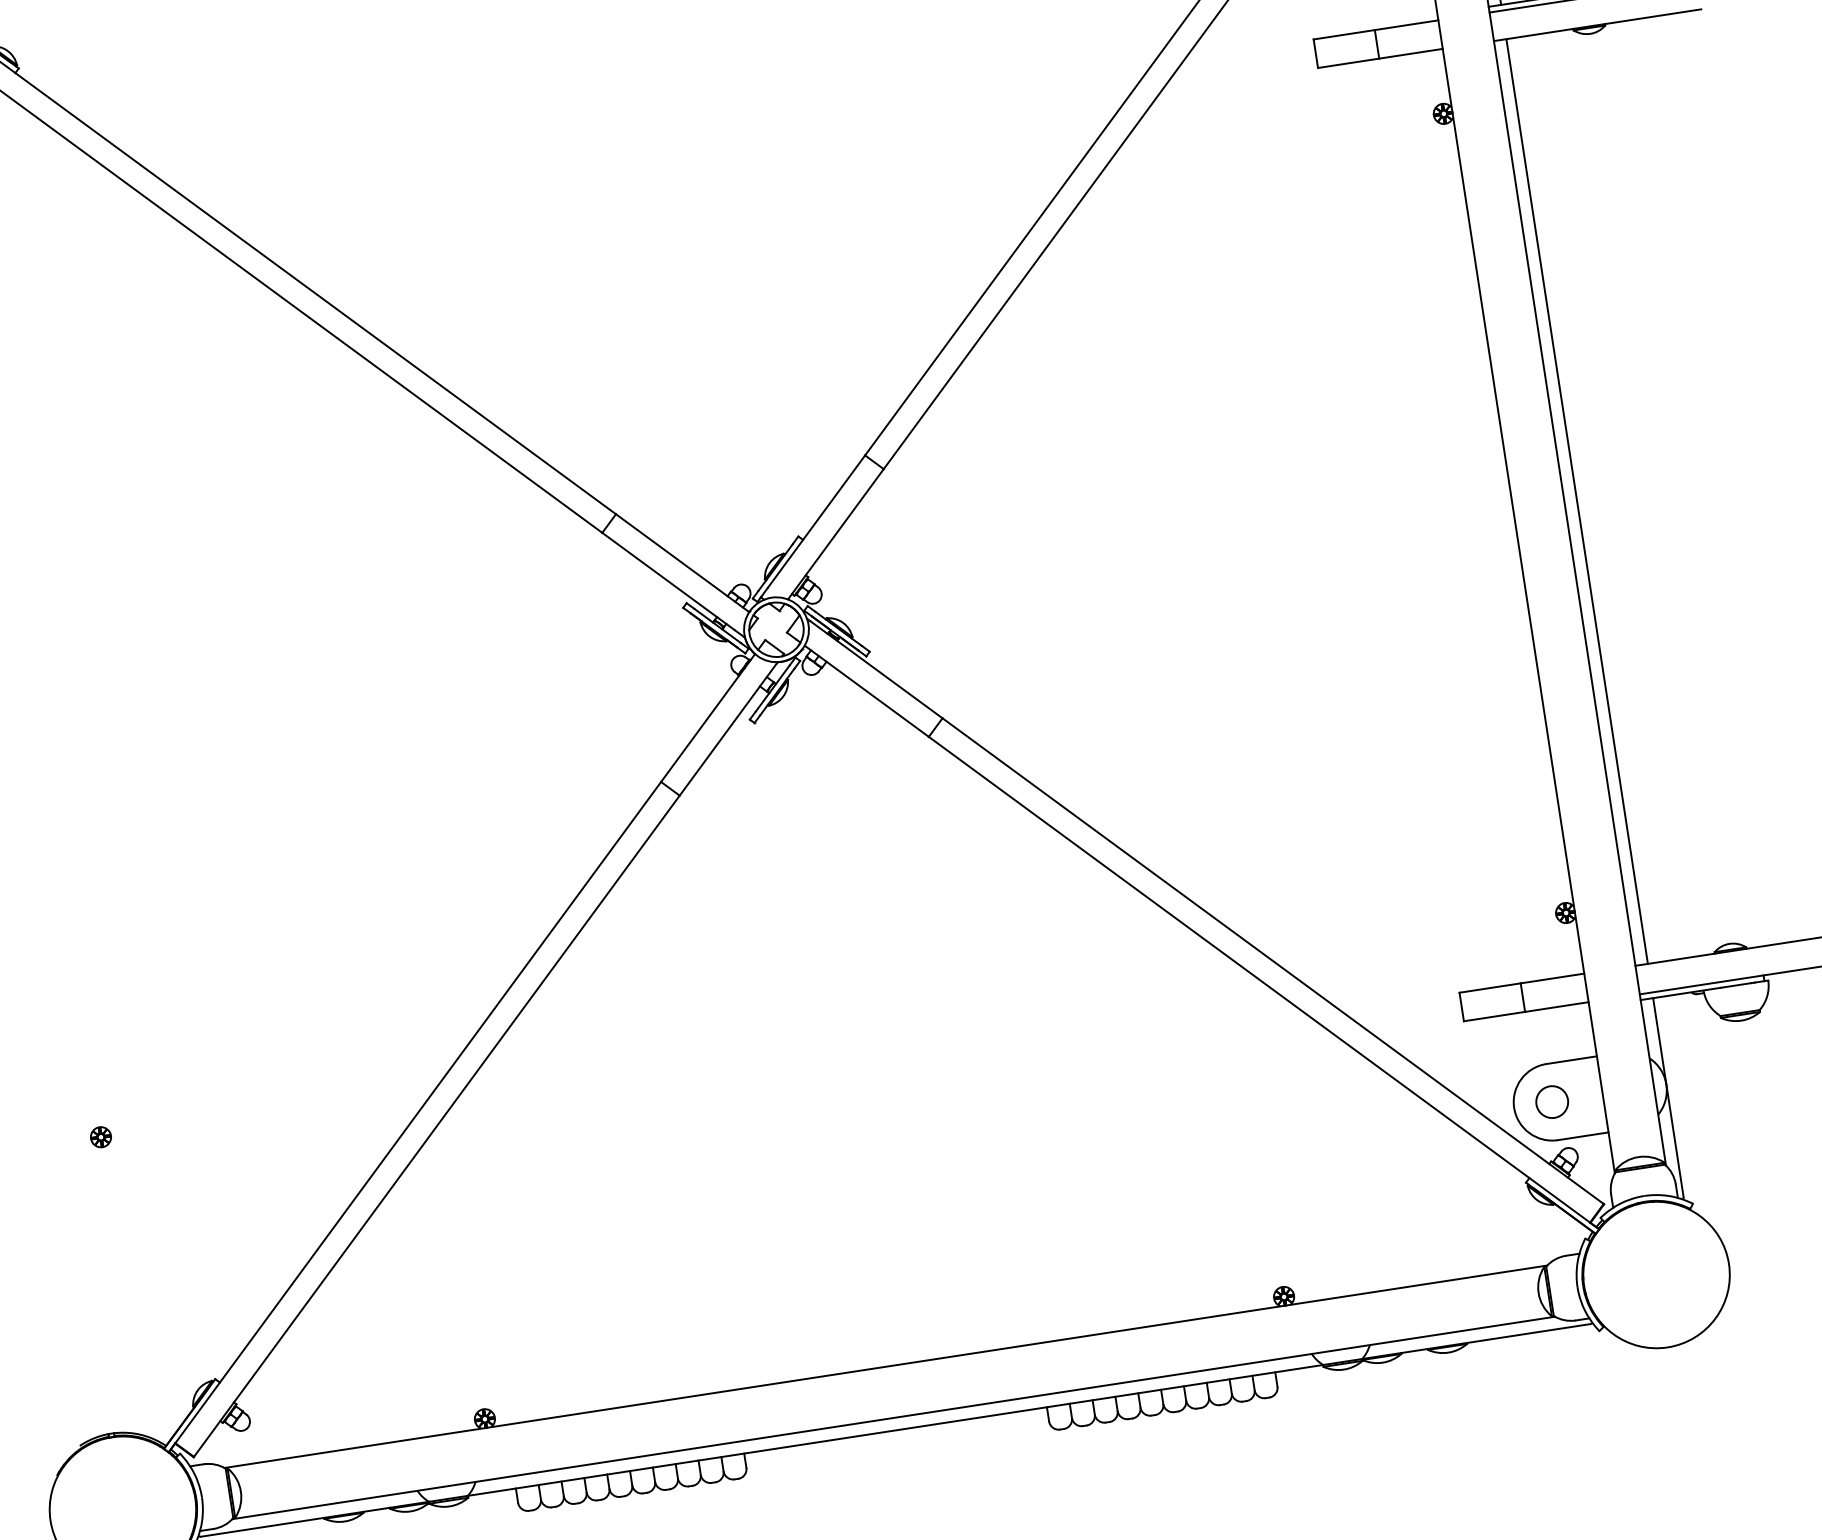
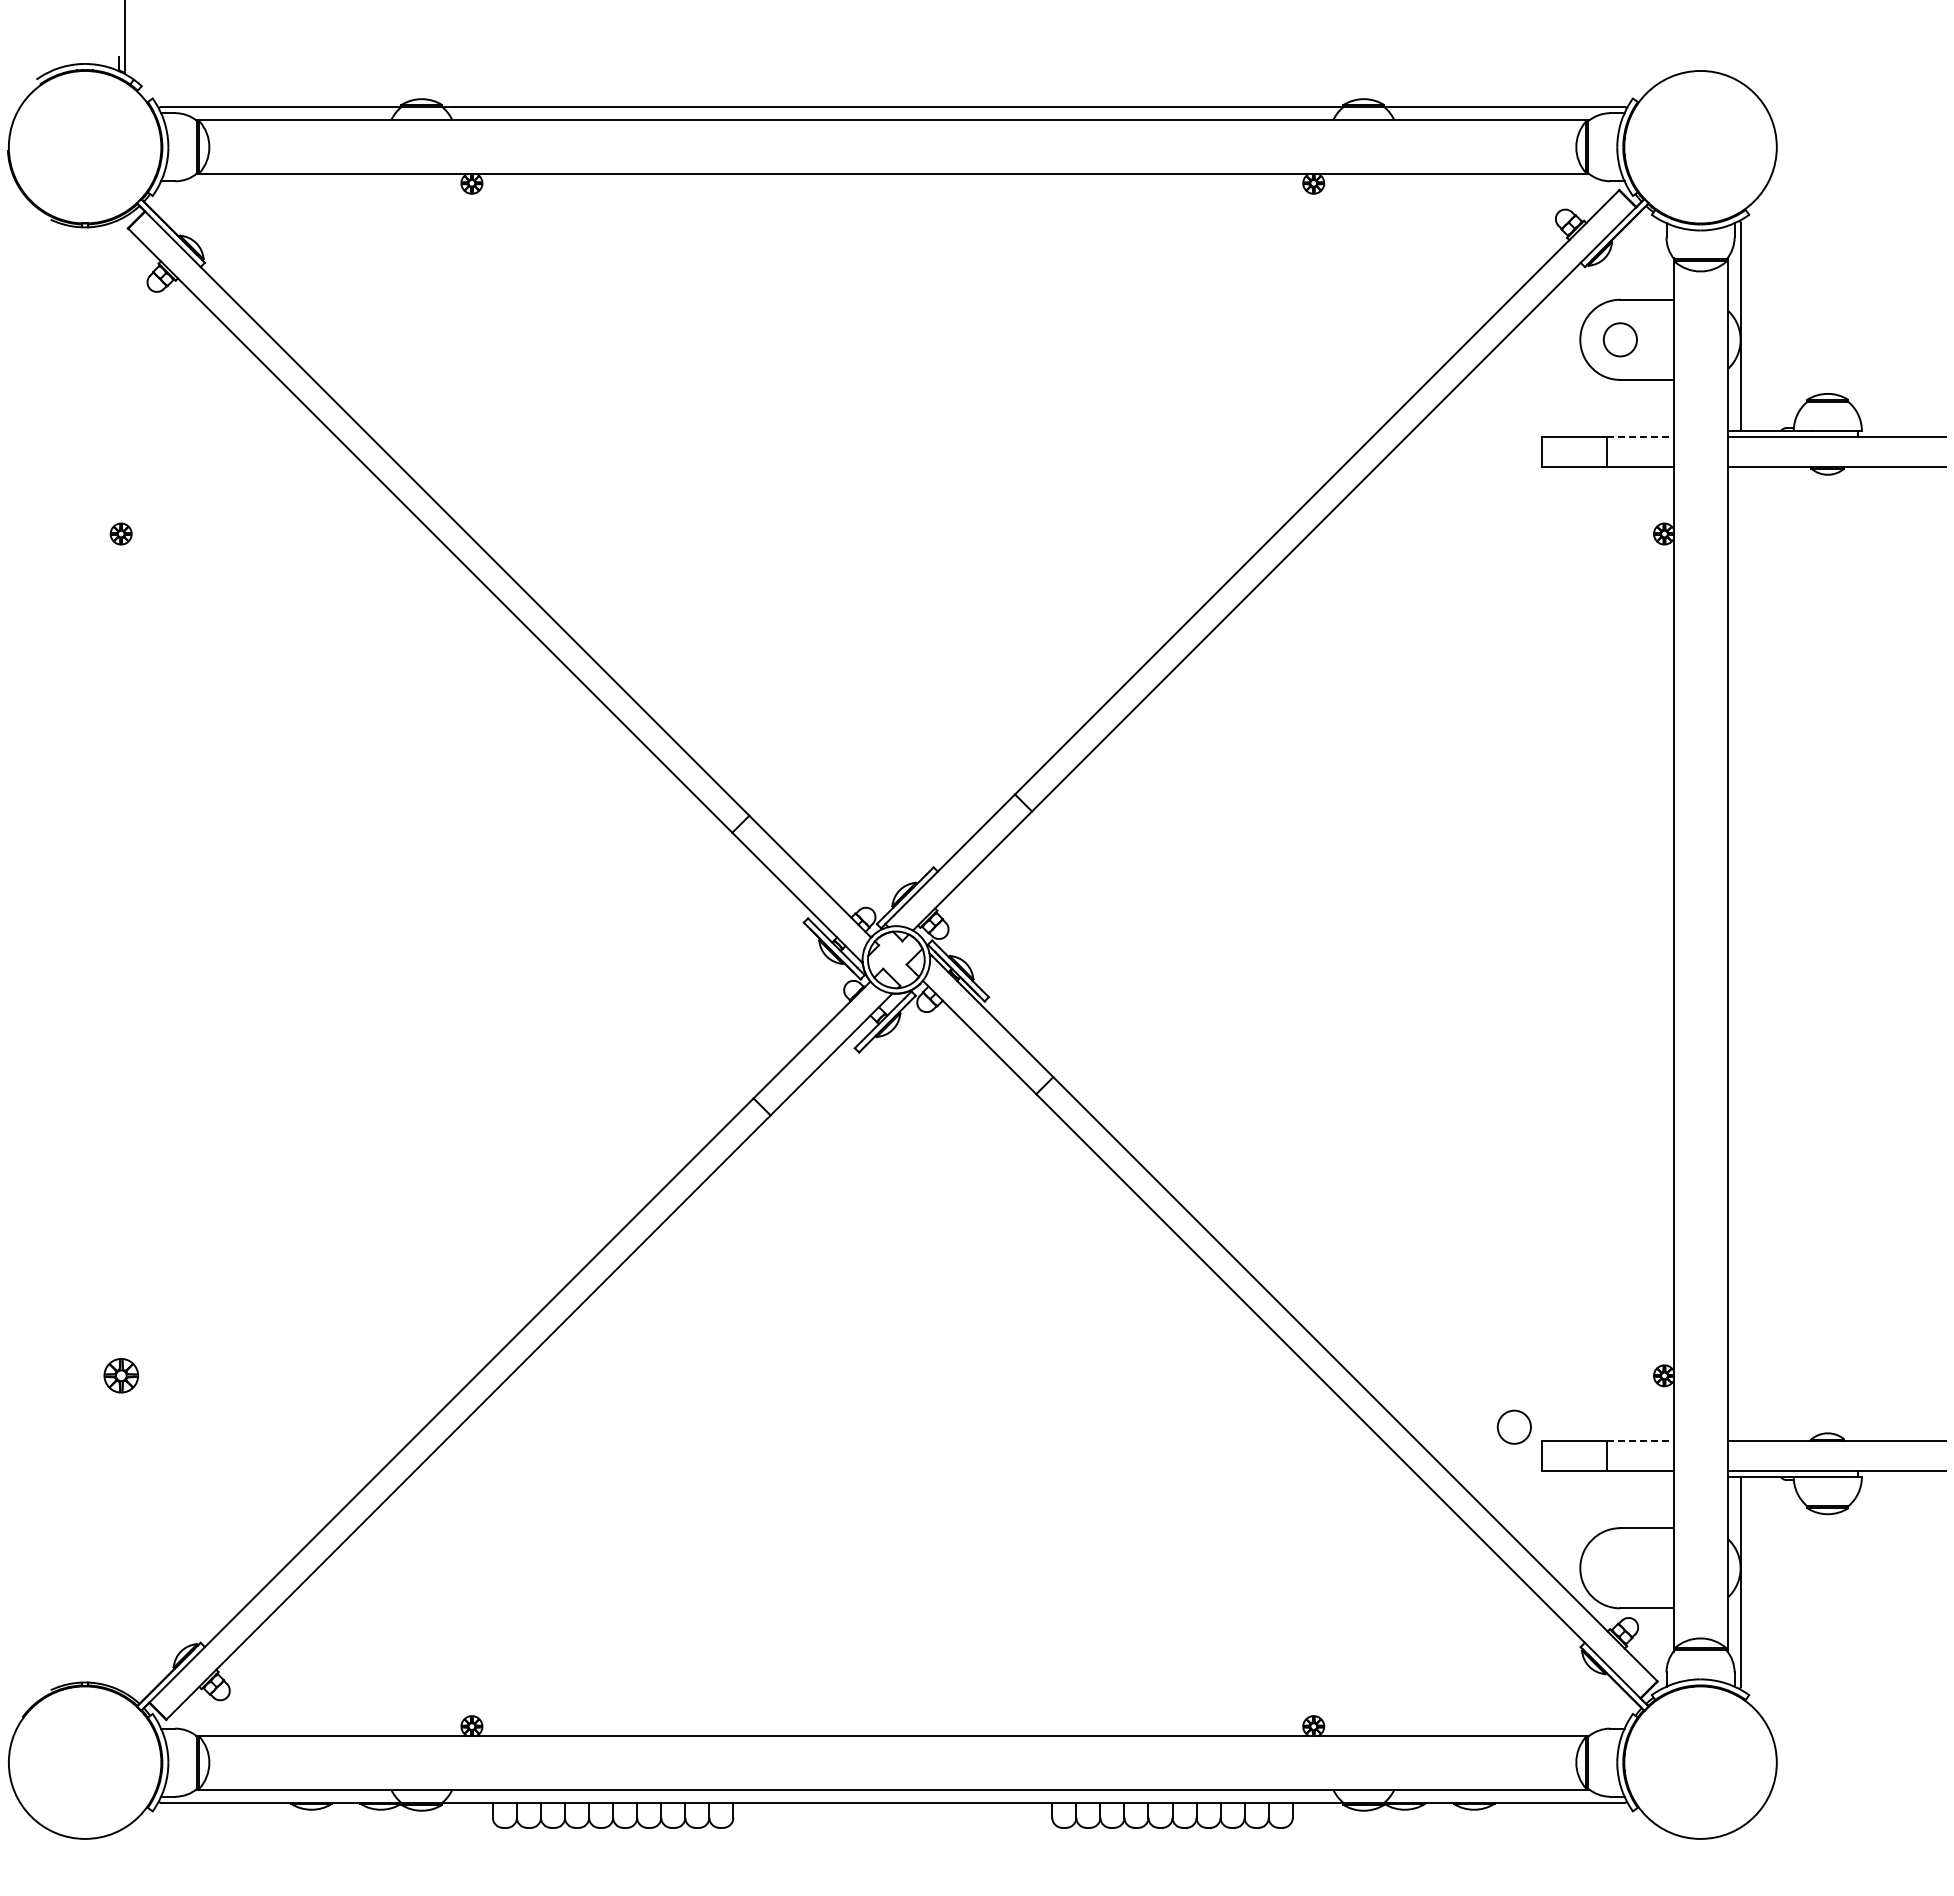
line: (1406, 24) -> (1640, 436), solid -> dashed
line: (1577, 501) -> (1740, 954), removed
line: (1552, 978) -> (1640, 1441), solid -> dashed
circle: (1551, 1101) -> (1513, 1426), moved
part: (100, 1136) -> (120, 1375), size x1.6

